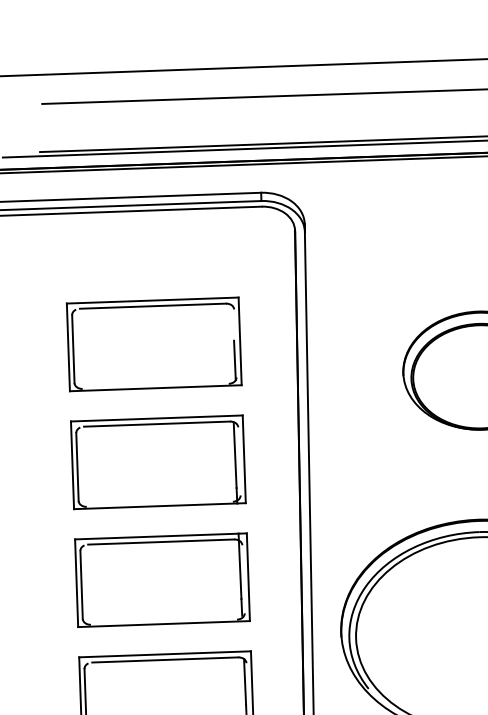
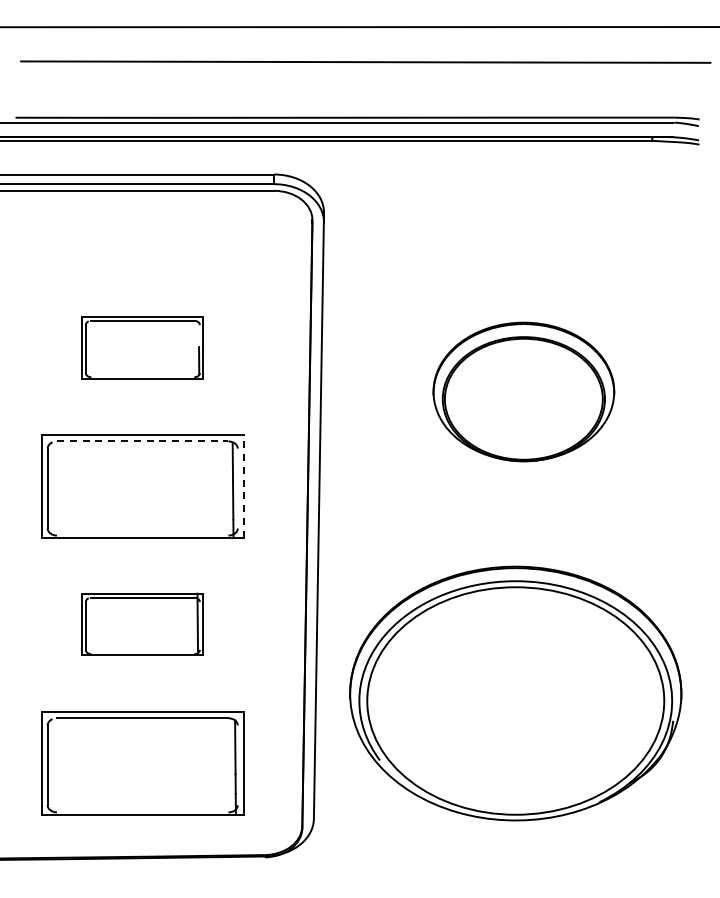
part: (154, 344) -> (142, 347), size x0.6
line: (156, 424) -> (142, 441), solid -> dashed
line: (244, 458) -> (243, 485), solid -> dashed
part: (162, 580) -> (142, 624), size x0.6

